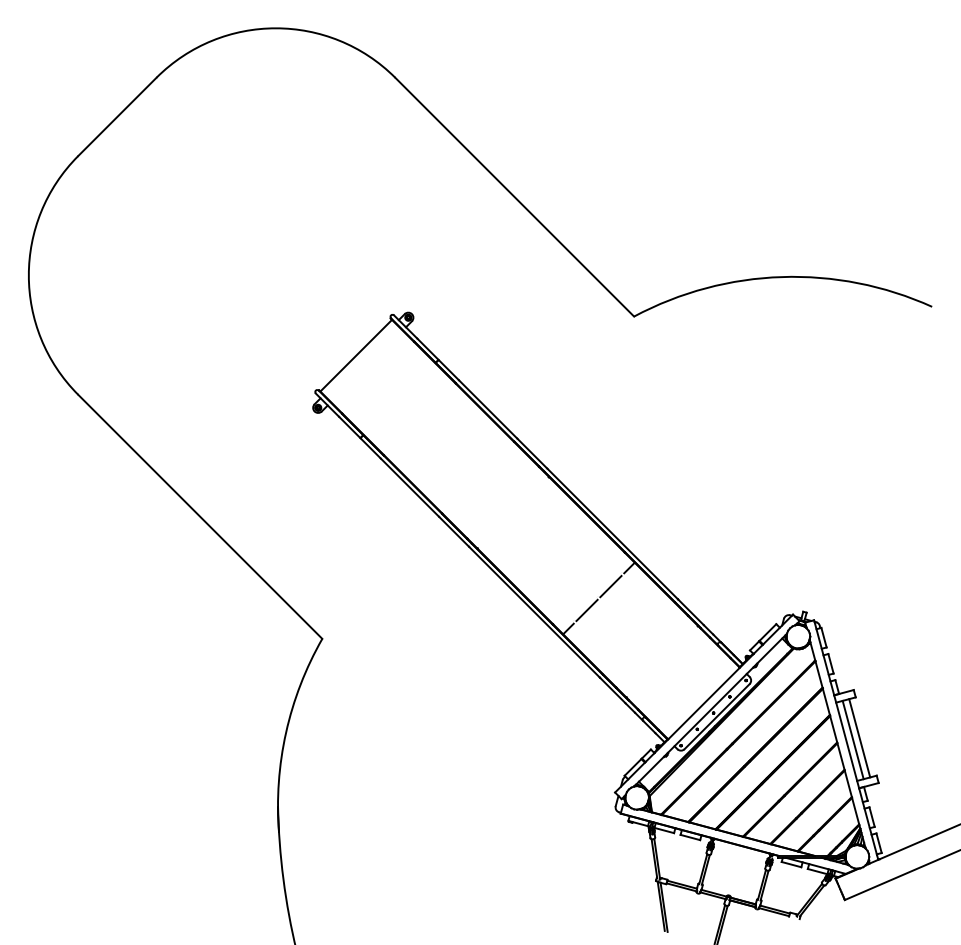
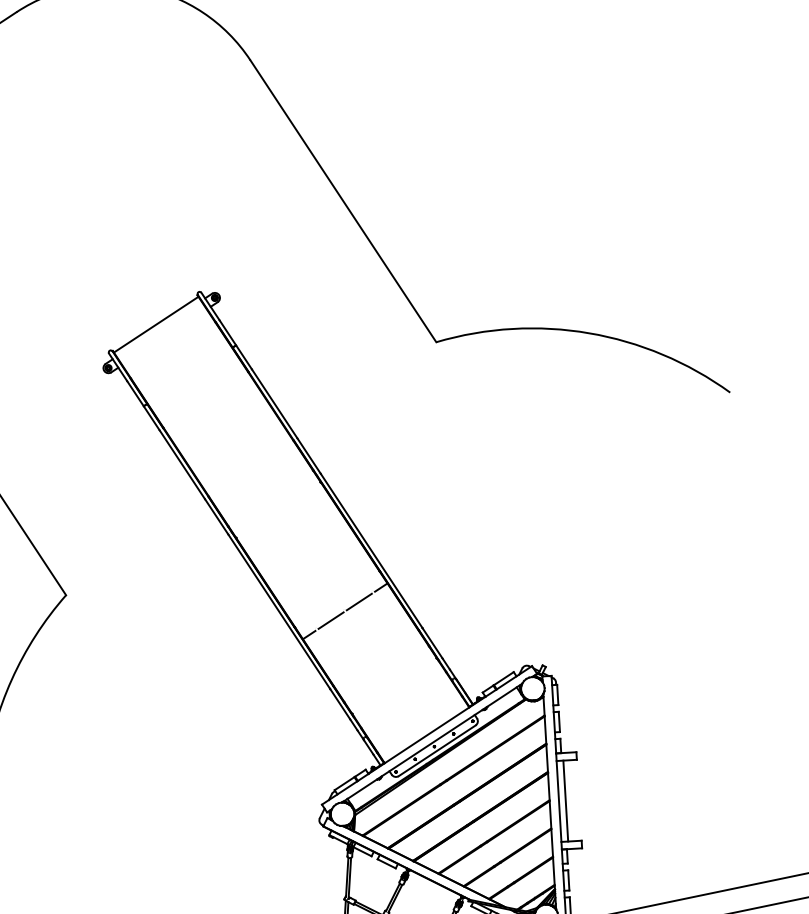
line: (859, 738) -> (572, 800), removed

